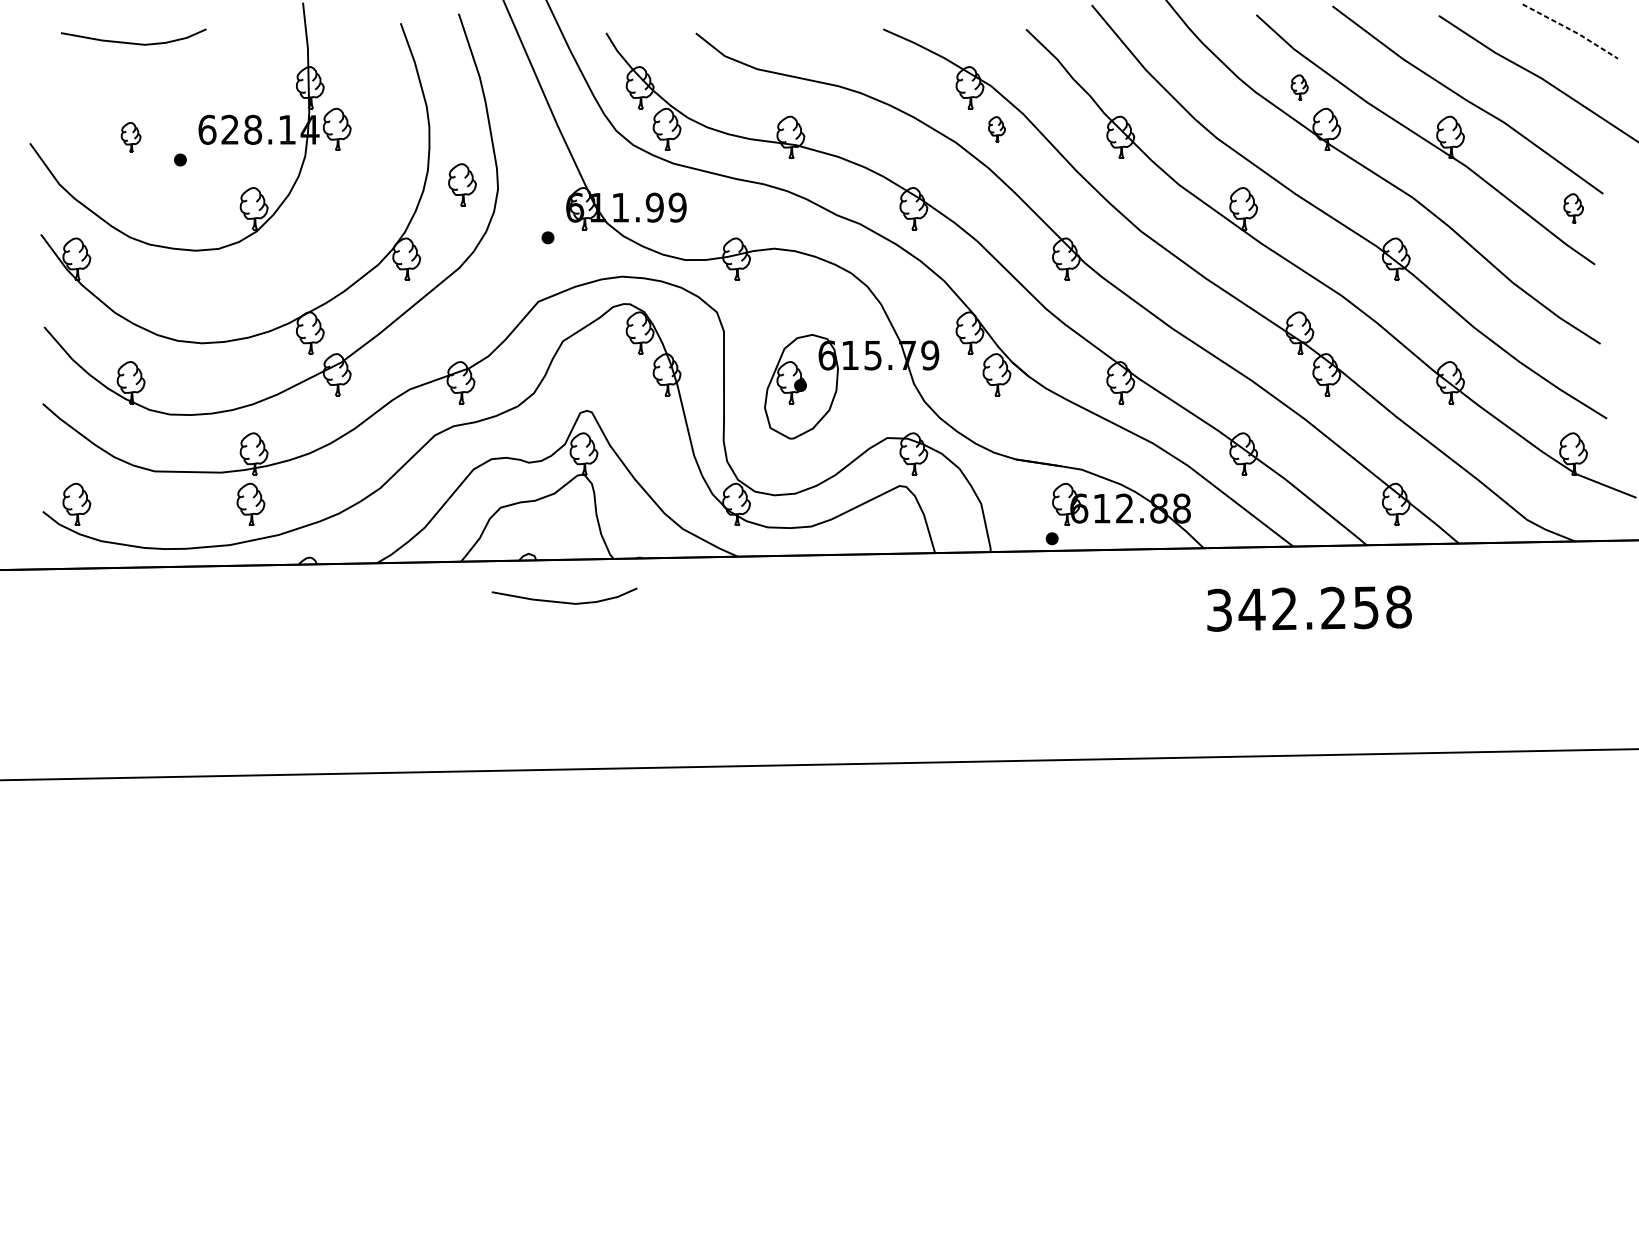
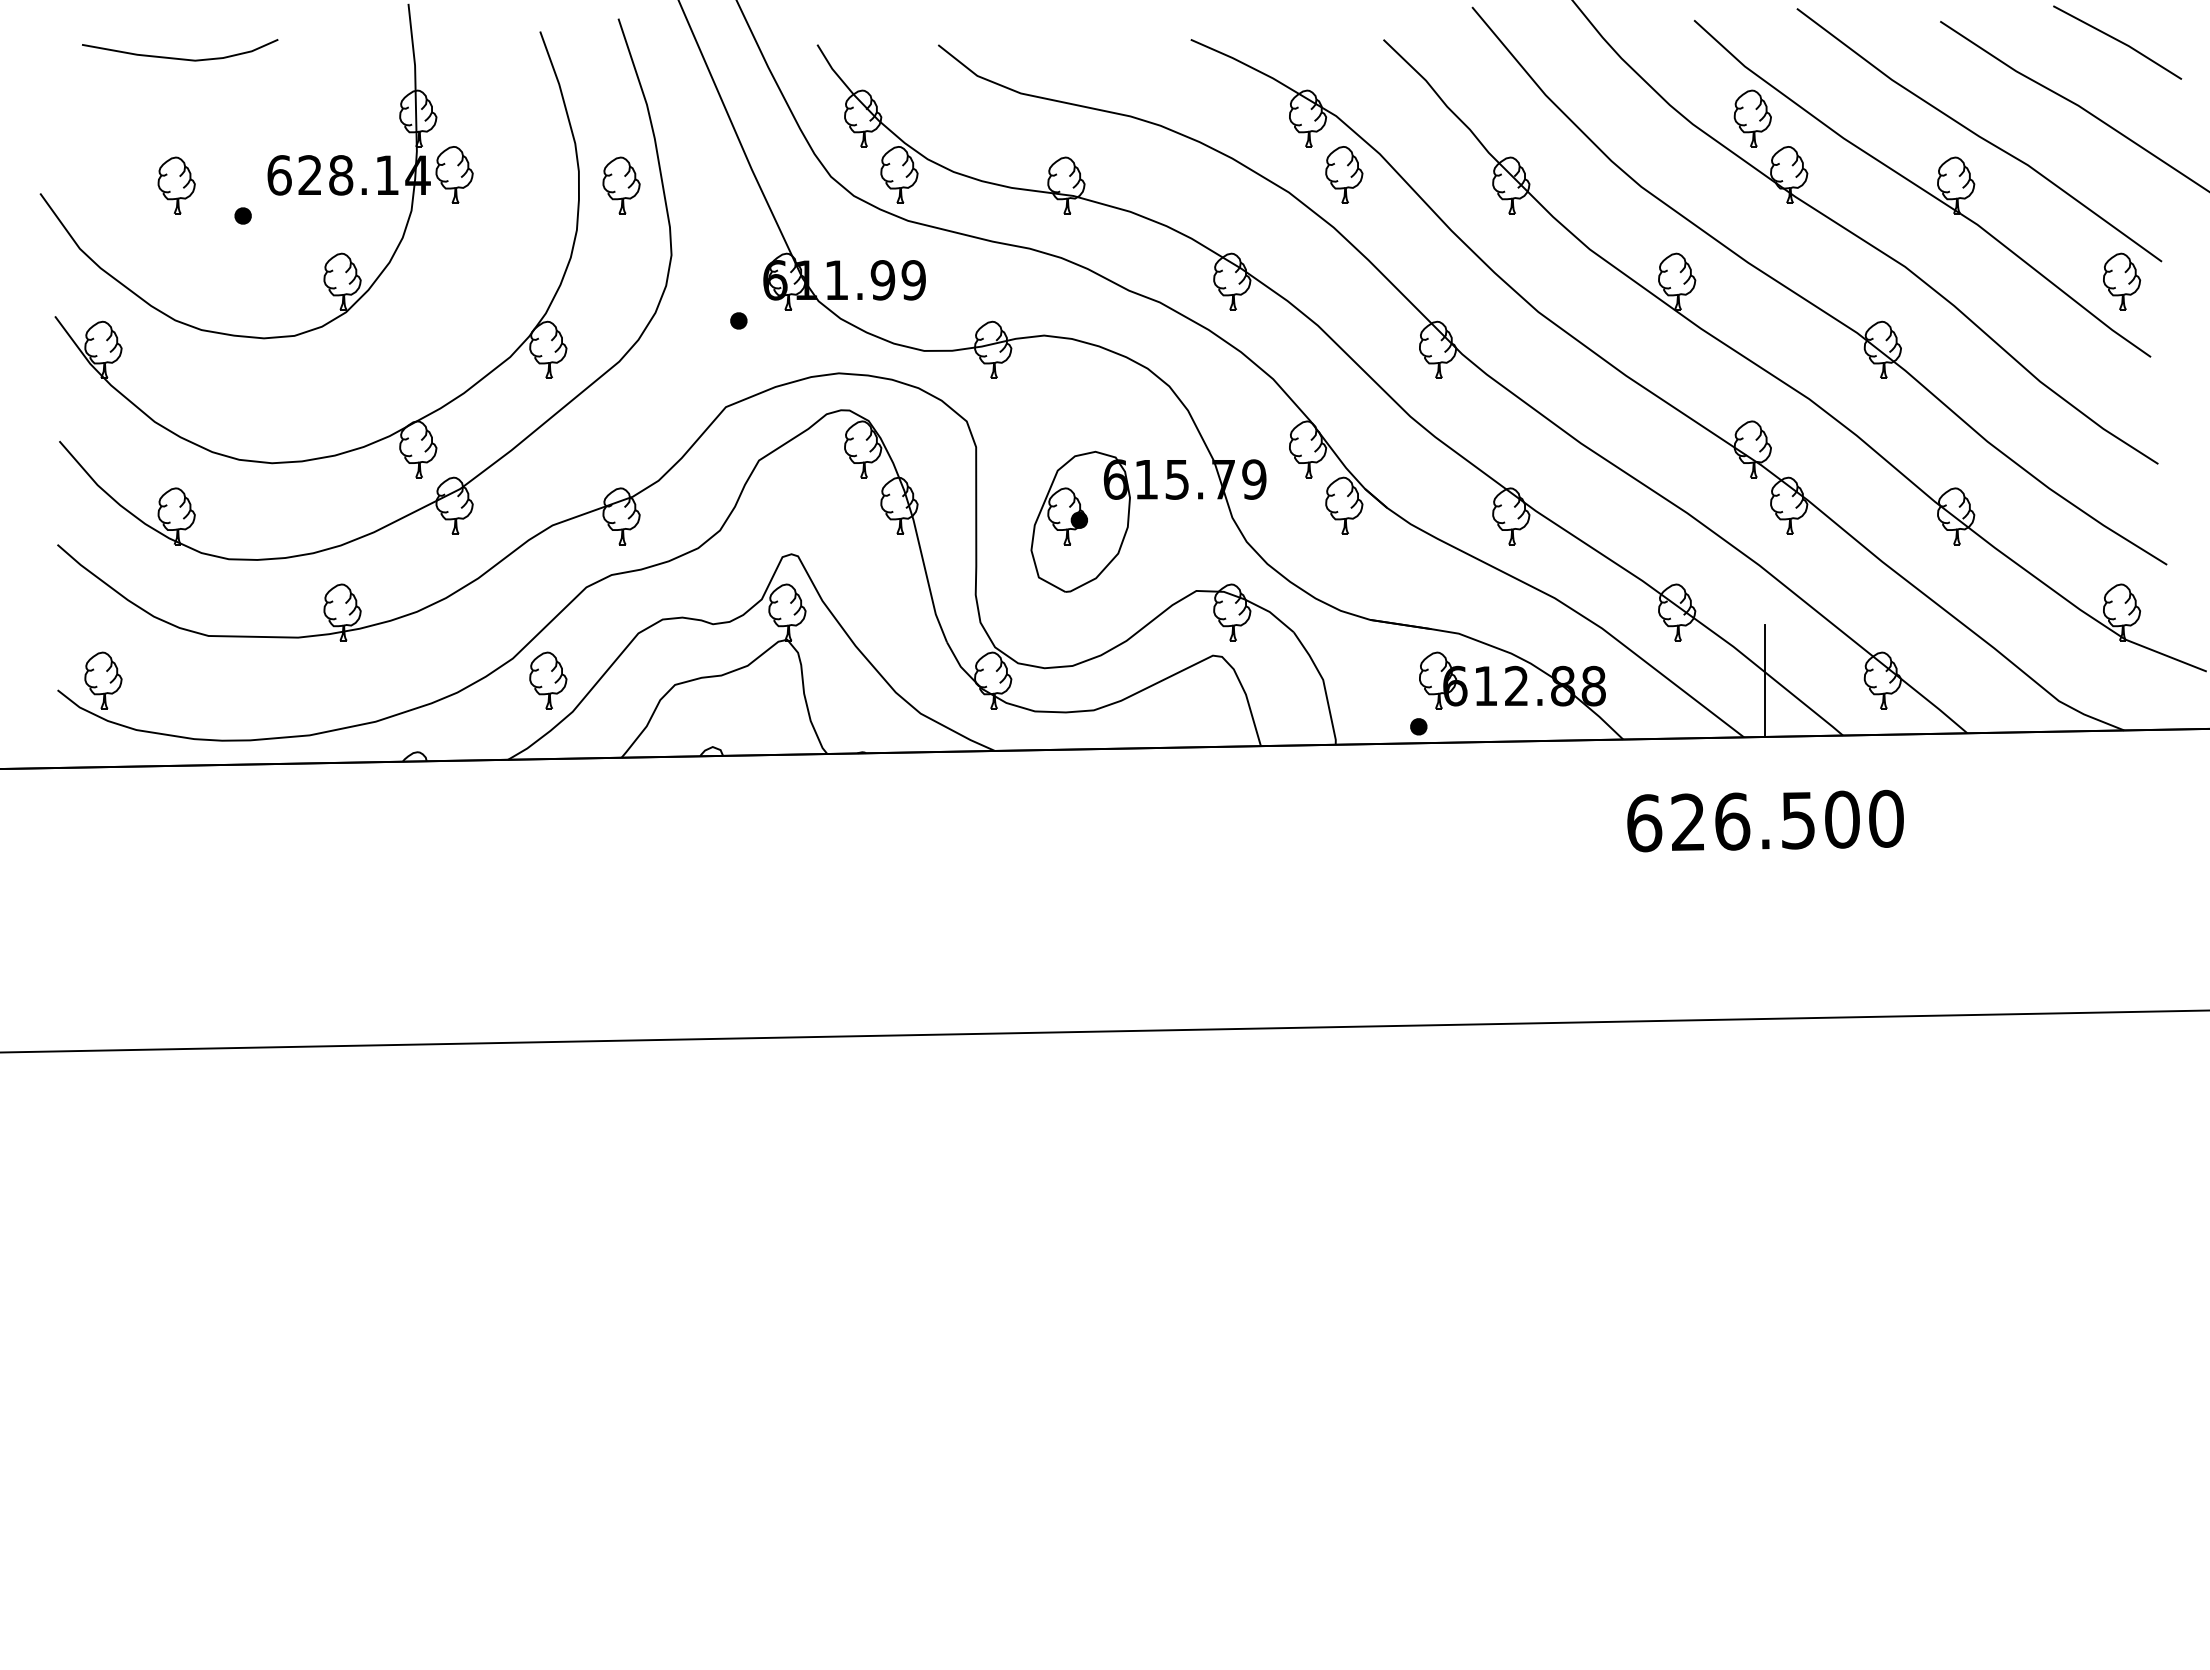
line: (1571, 29) -> (2119, 40), dashed -> solid
part: (1299, 87) -> (1752, 118), size x1.67
part: (997, 129) -> (1344, 174), size x1.67
part: (131, 137) -> (176, 185), size x1.43
part: (462, 184) -> (621, 185), moved
part: (1573, 208) -> (2122, 281), size x1.43
part: (251, 504) -> (548, 680), moved
line: (1308, 504) -> (1764, 680), added
curve: (564, 602) -> (761, 812), removed
text: (1309, 608) -> (1765, 821), 342.258 -> 626.500

